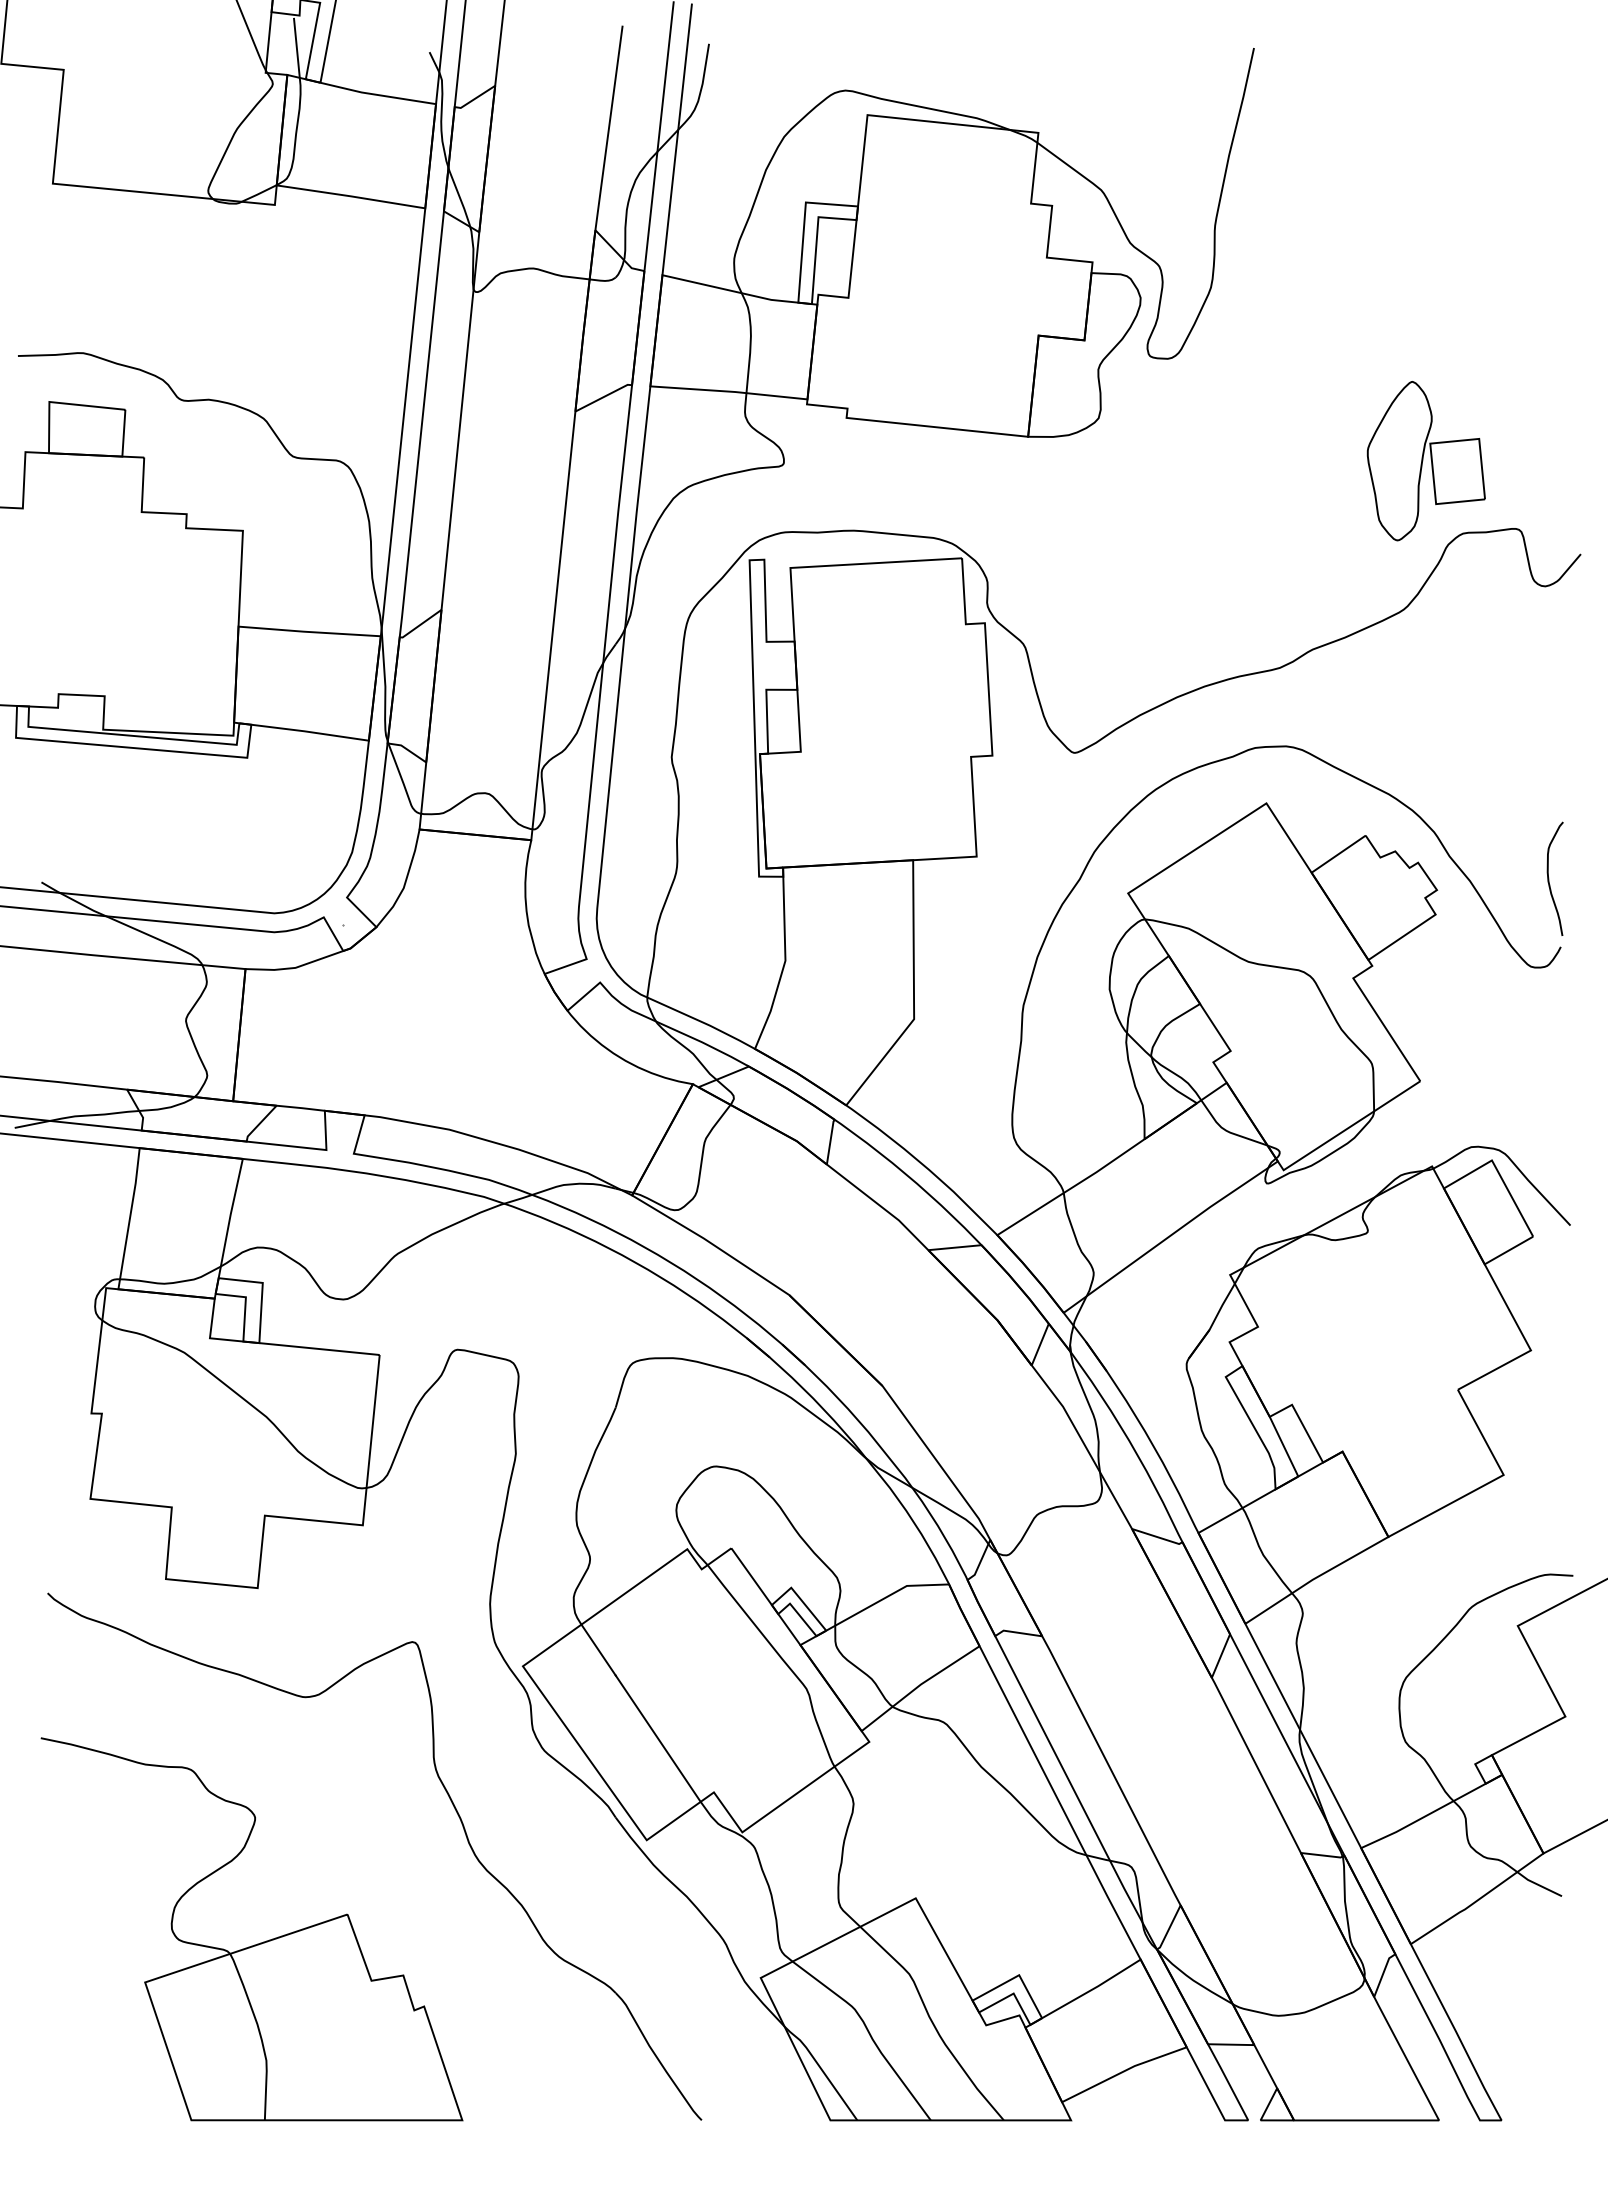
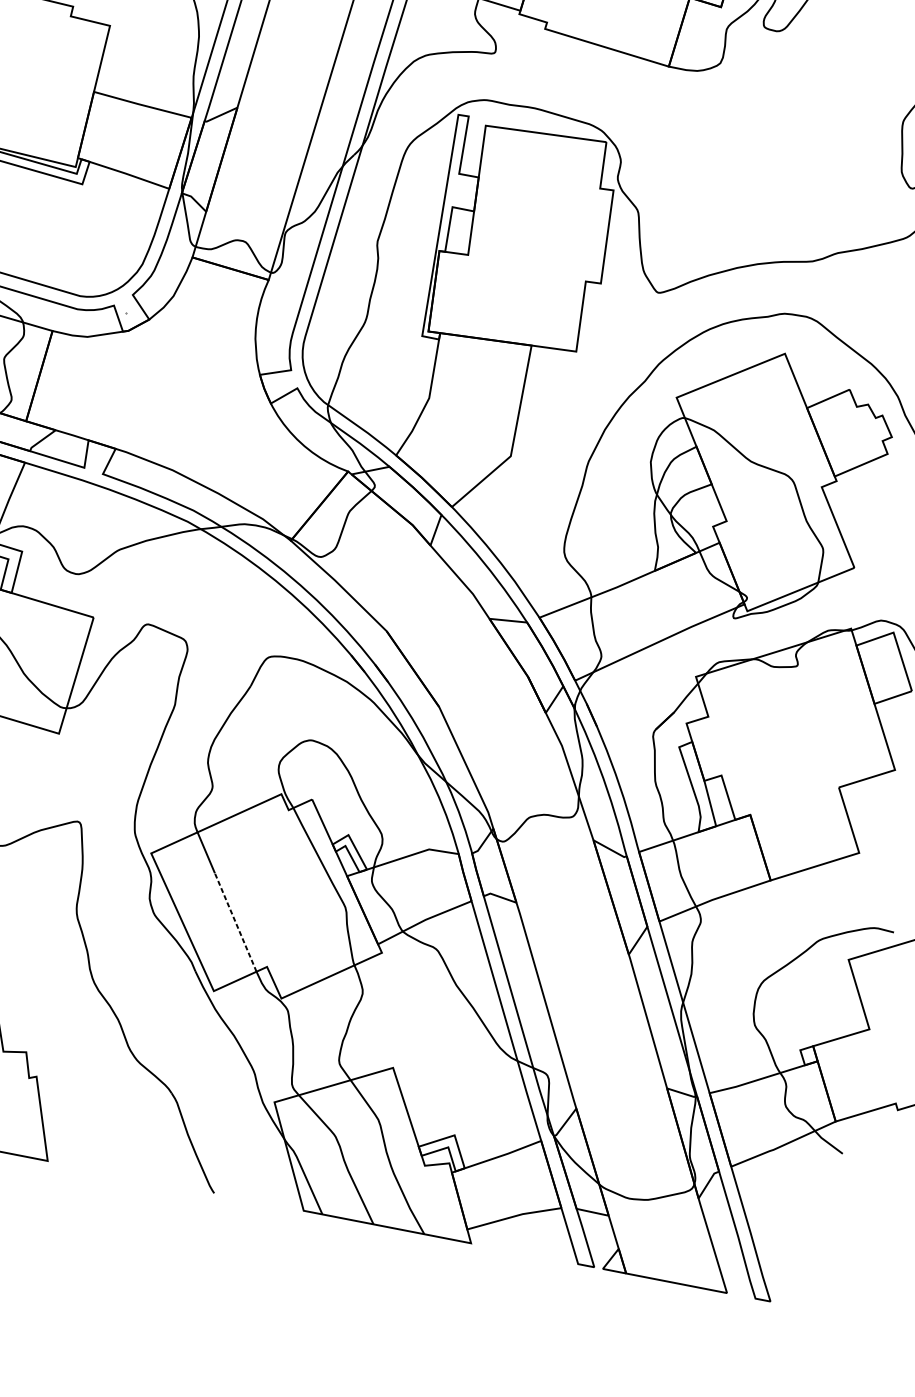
line: (657, 1738) -> (235, 921), solid -> dashed

